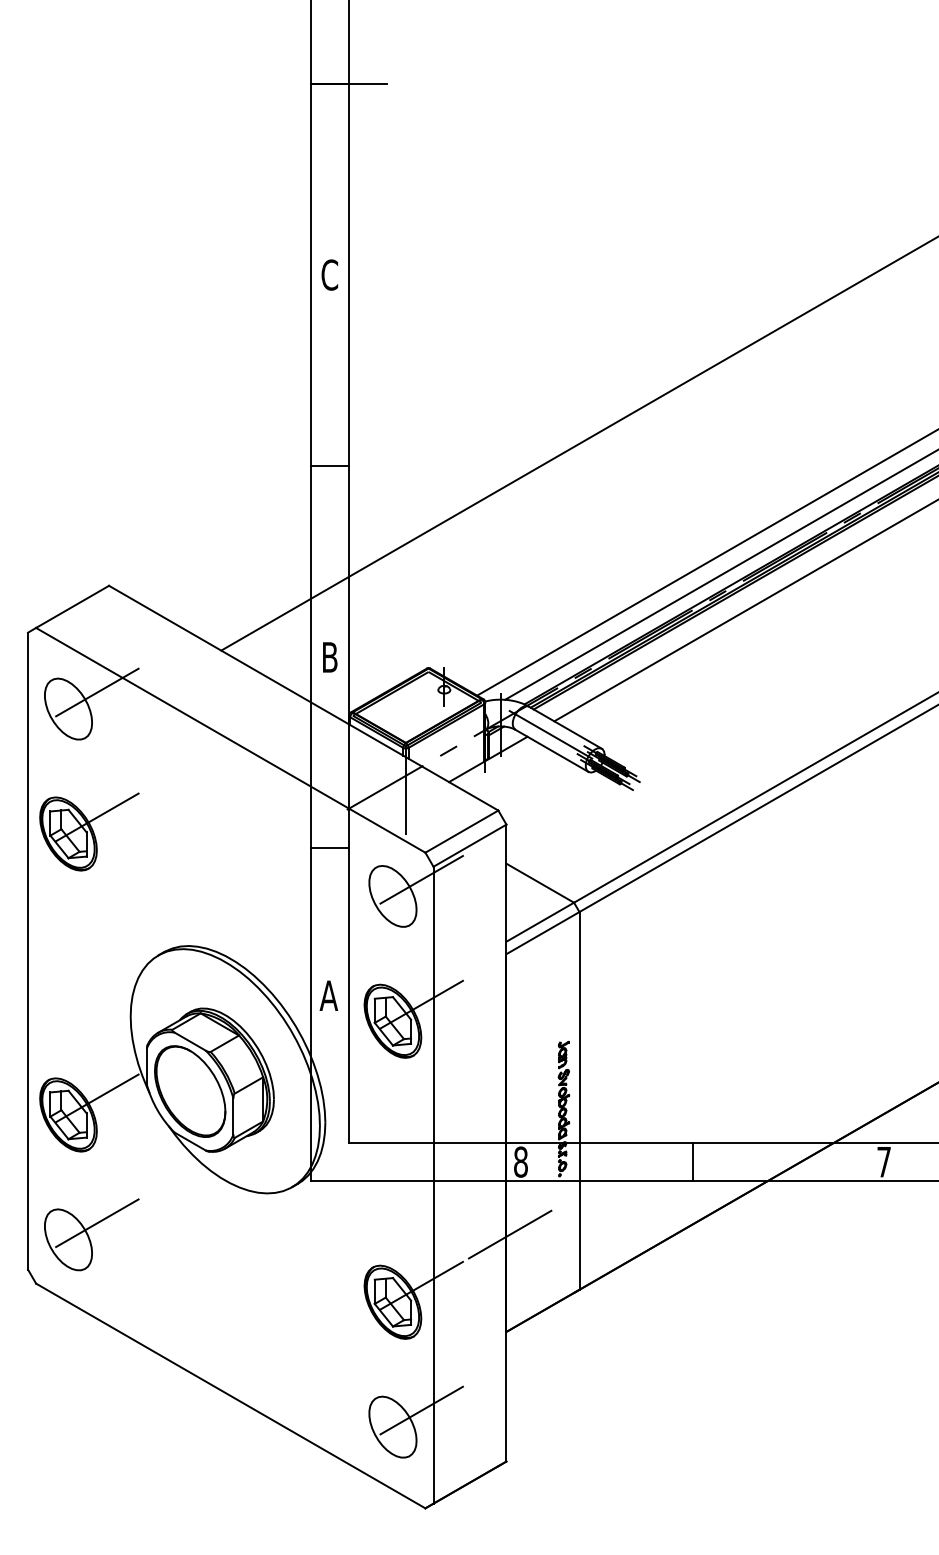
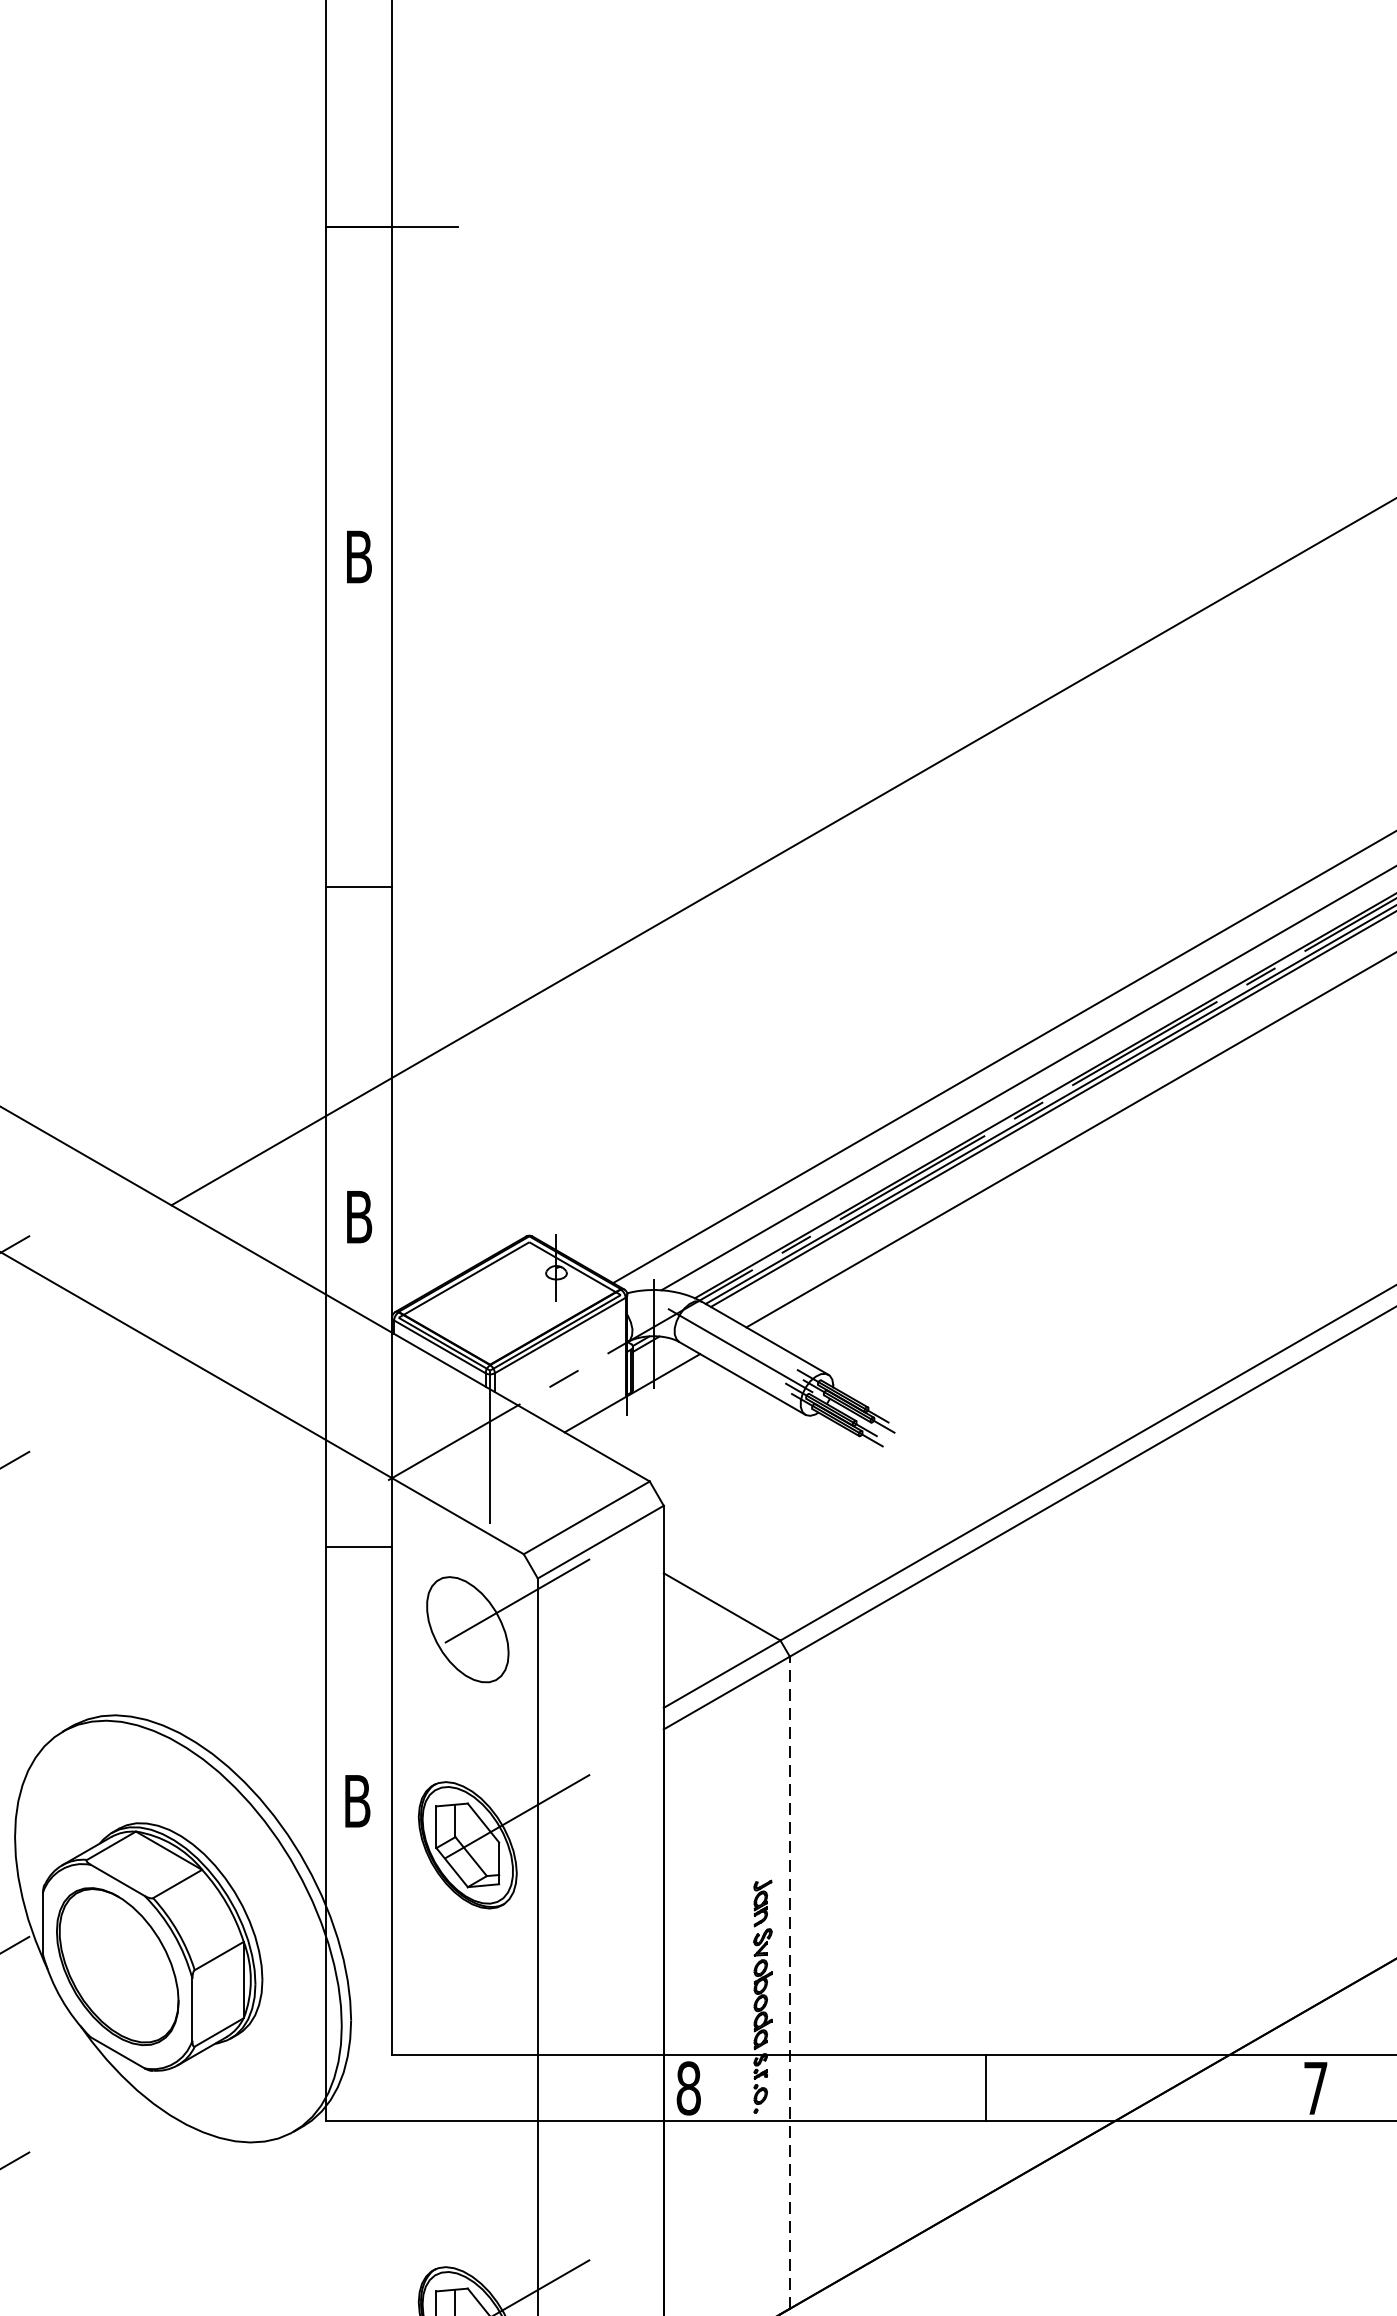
text: (329, 274) -> (358, 556), C -> B
text: (328, 995) -> (356, 1800), A -> B
line: (579, 1100) -> (789, 1982), solid -> dashed
line: (508, 1235) -> (667, 2215), removed

